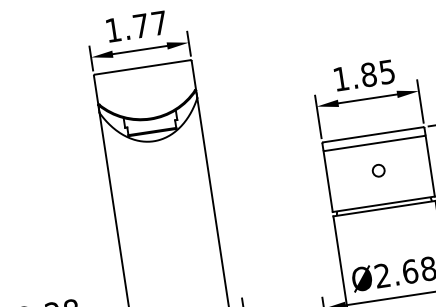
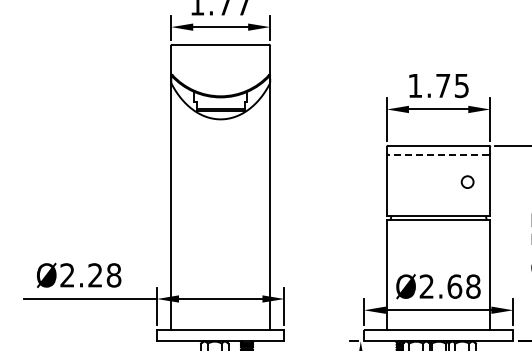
text: (369, 74) -> (443, 85), 1.85 -> 1.75
line: (374, 143) -> (438, 154), solid -> dashed
circle: (378, 170) -> (467, 181), moved

